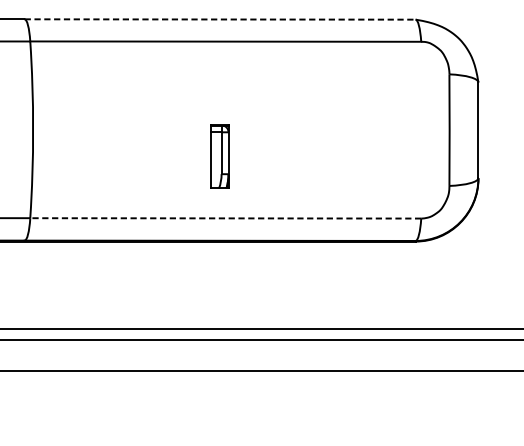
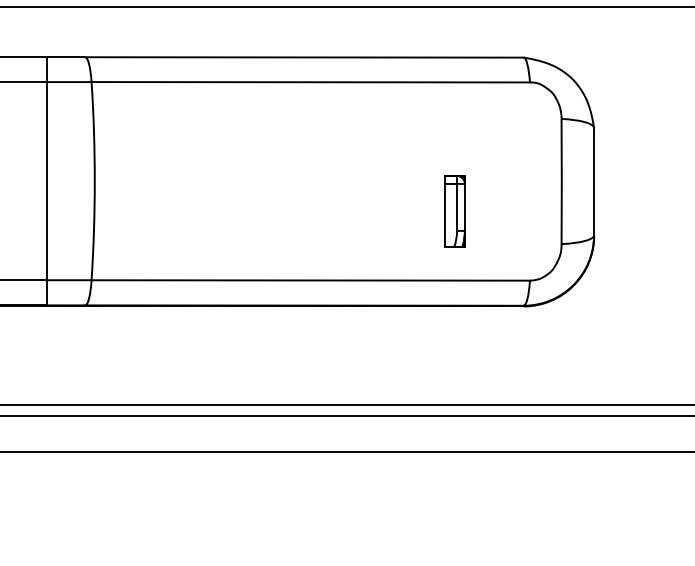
line: (220, 19) -> (304, 57), dashed -> solid
part: (219, 156) -> (454, 211), moved
line: (225, 218) -> (310, 280), dashed -> solid

